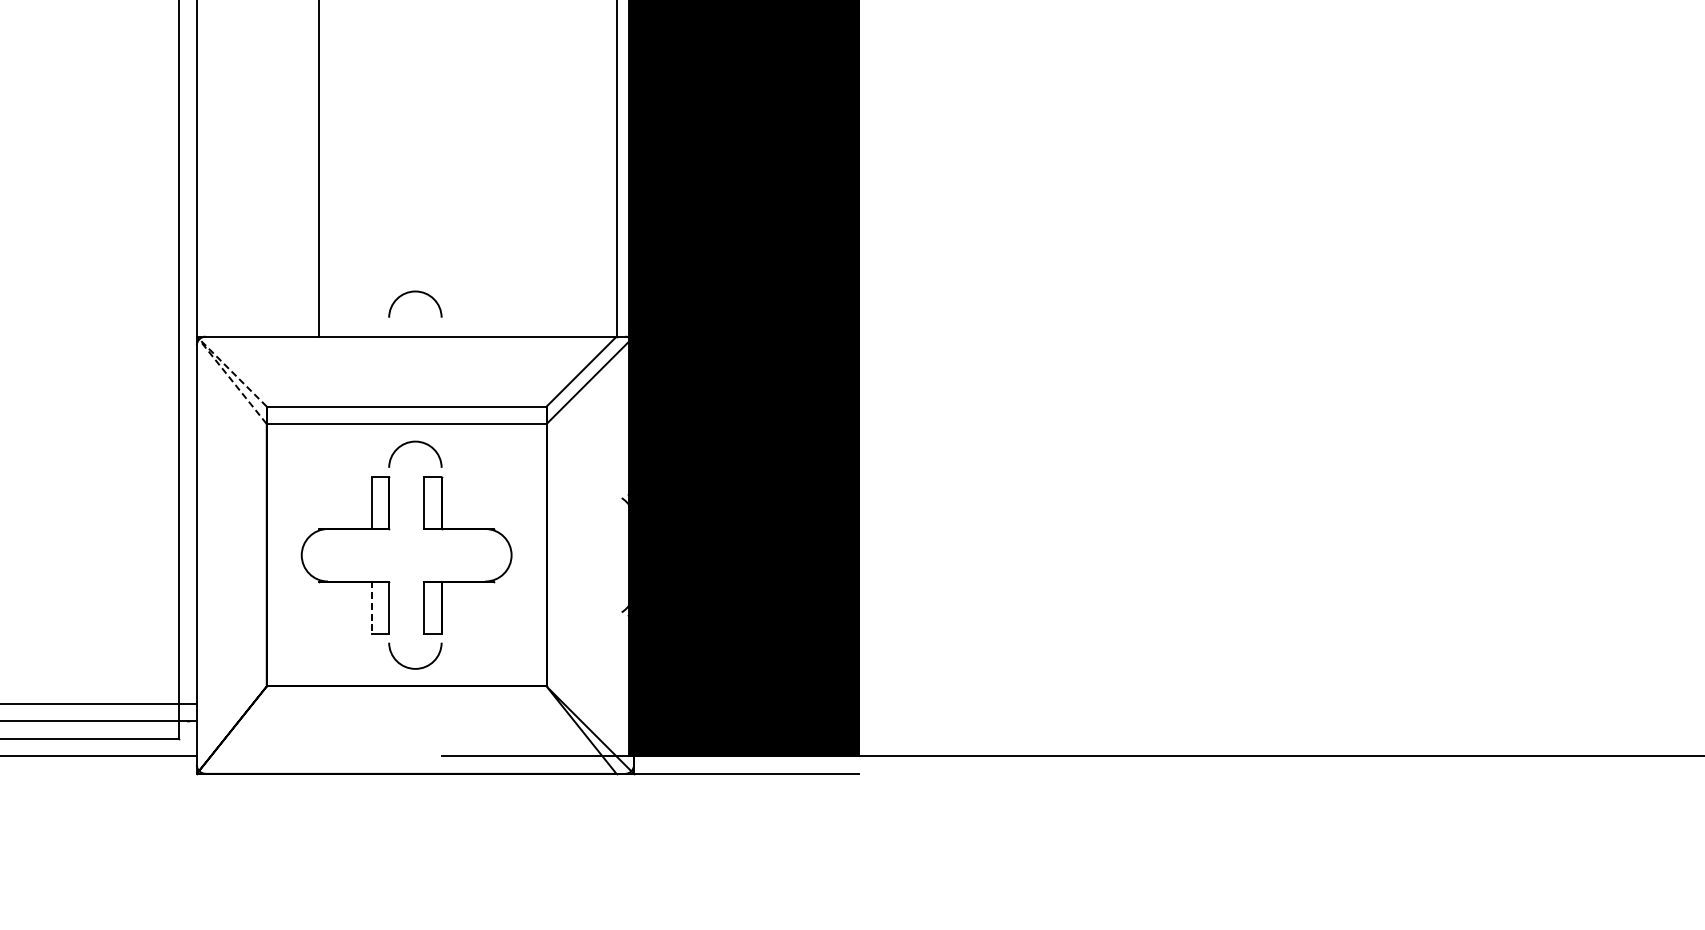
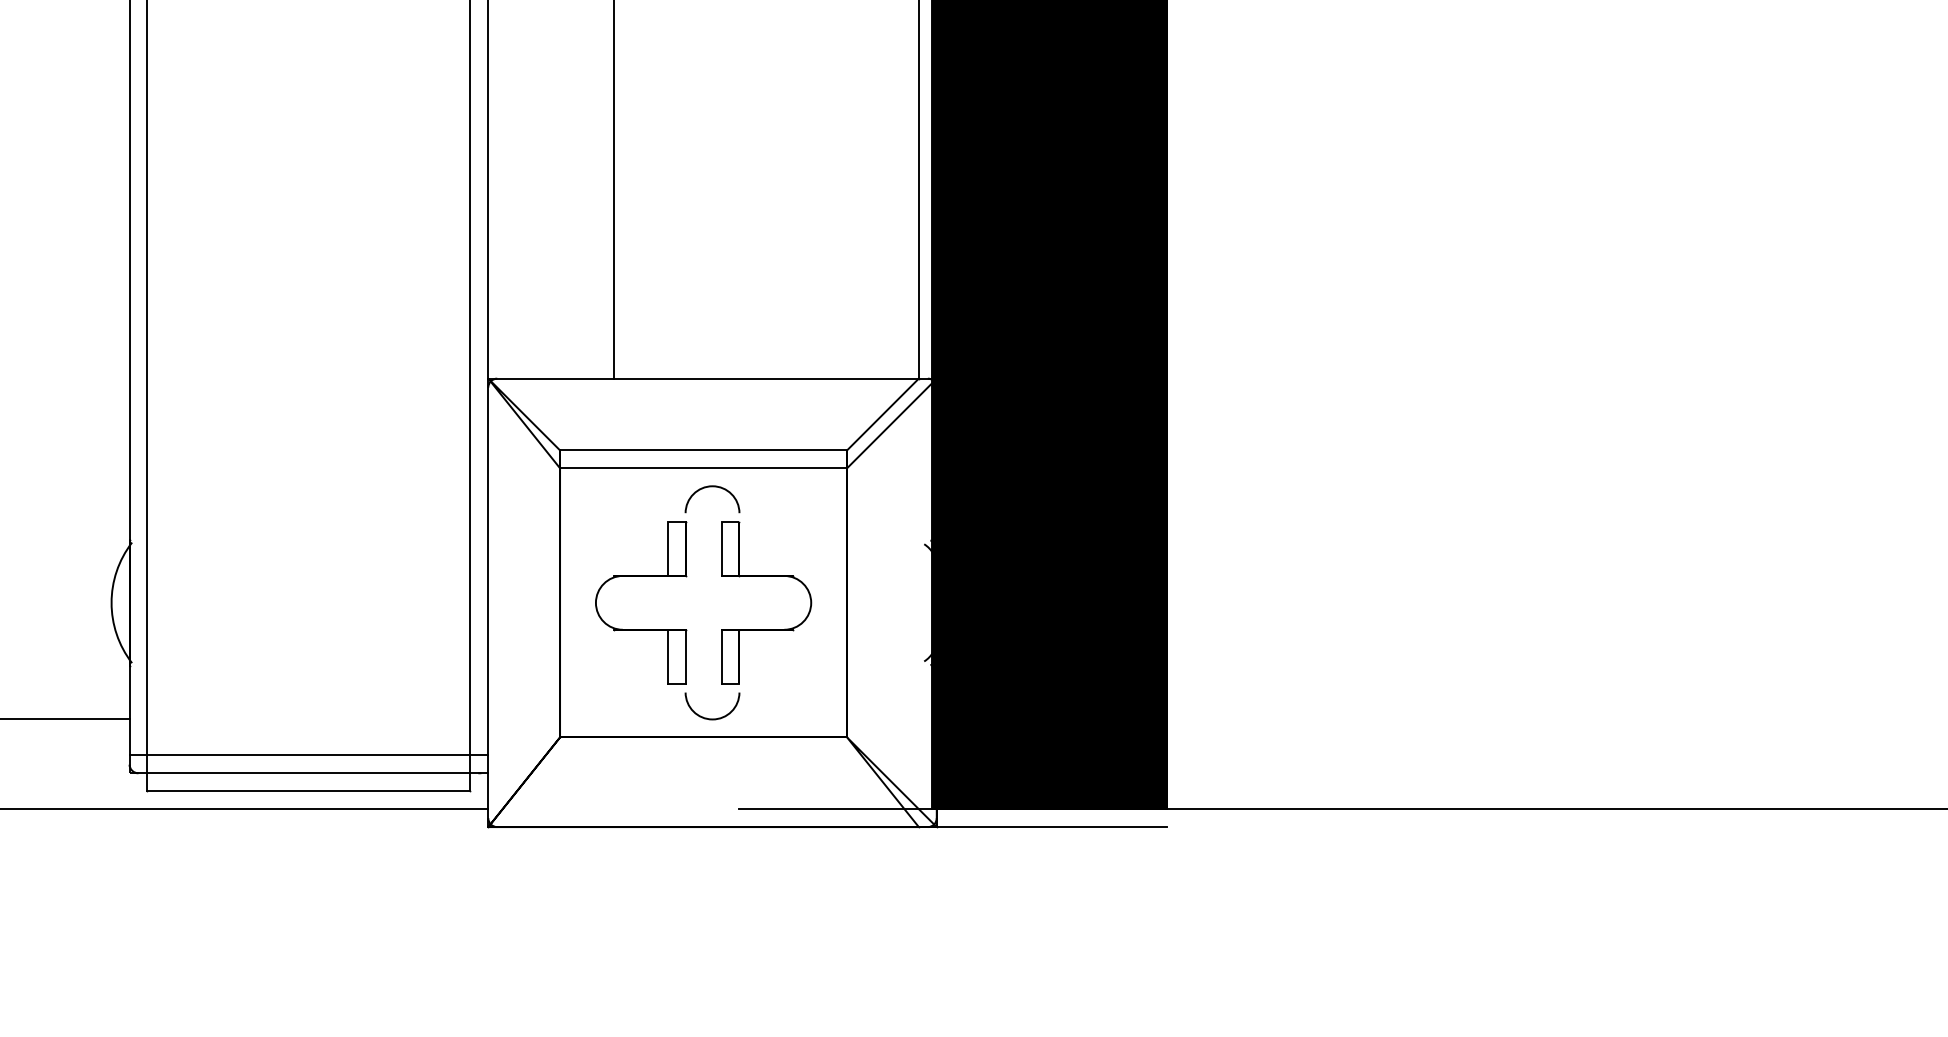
curve: (415, 292) -> (712, 333), removed
line: (200, 341) -> (492, 383), dashed -> solid
line: (371, 607) -> (667, 656), dashed -> solid

